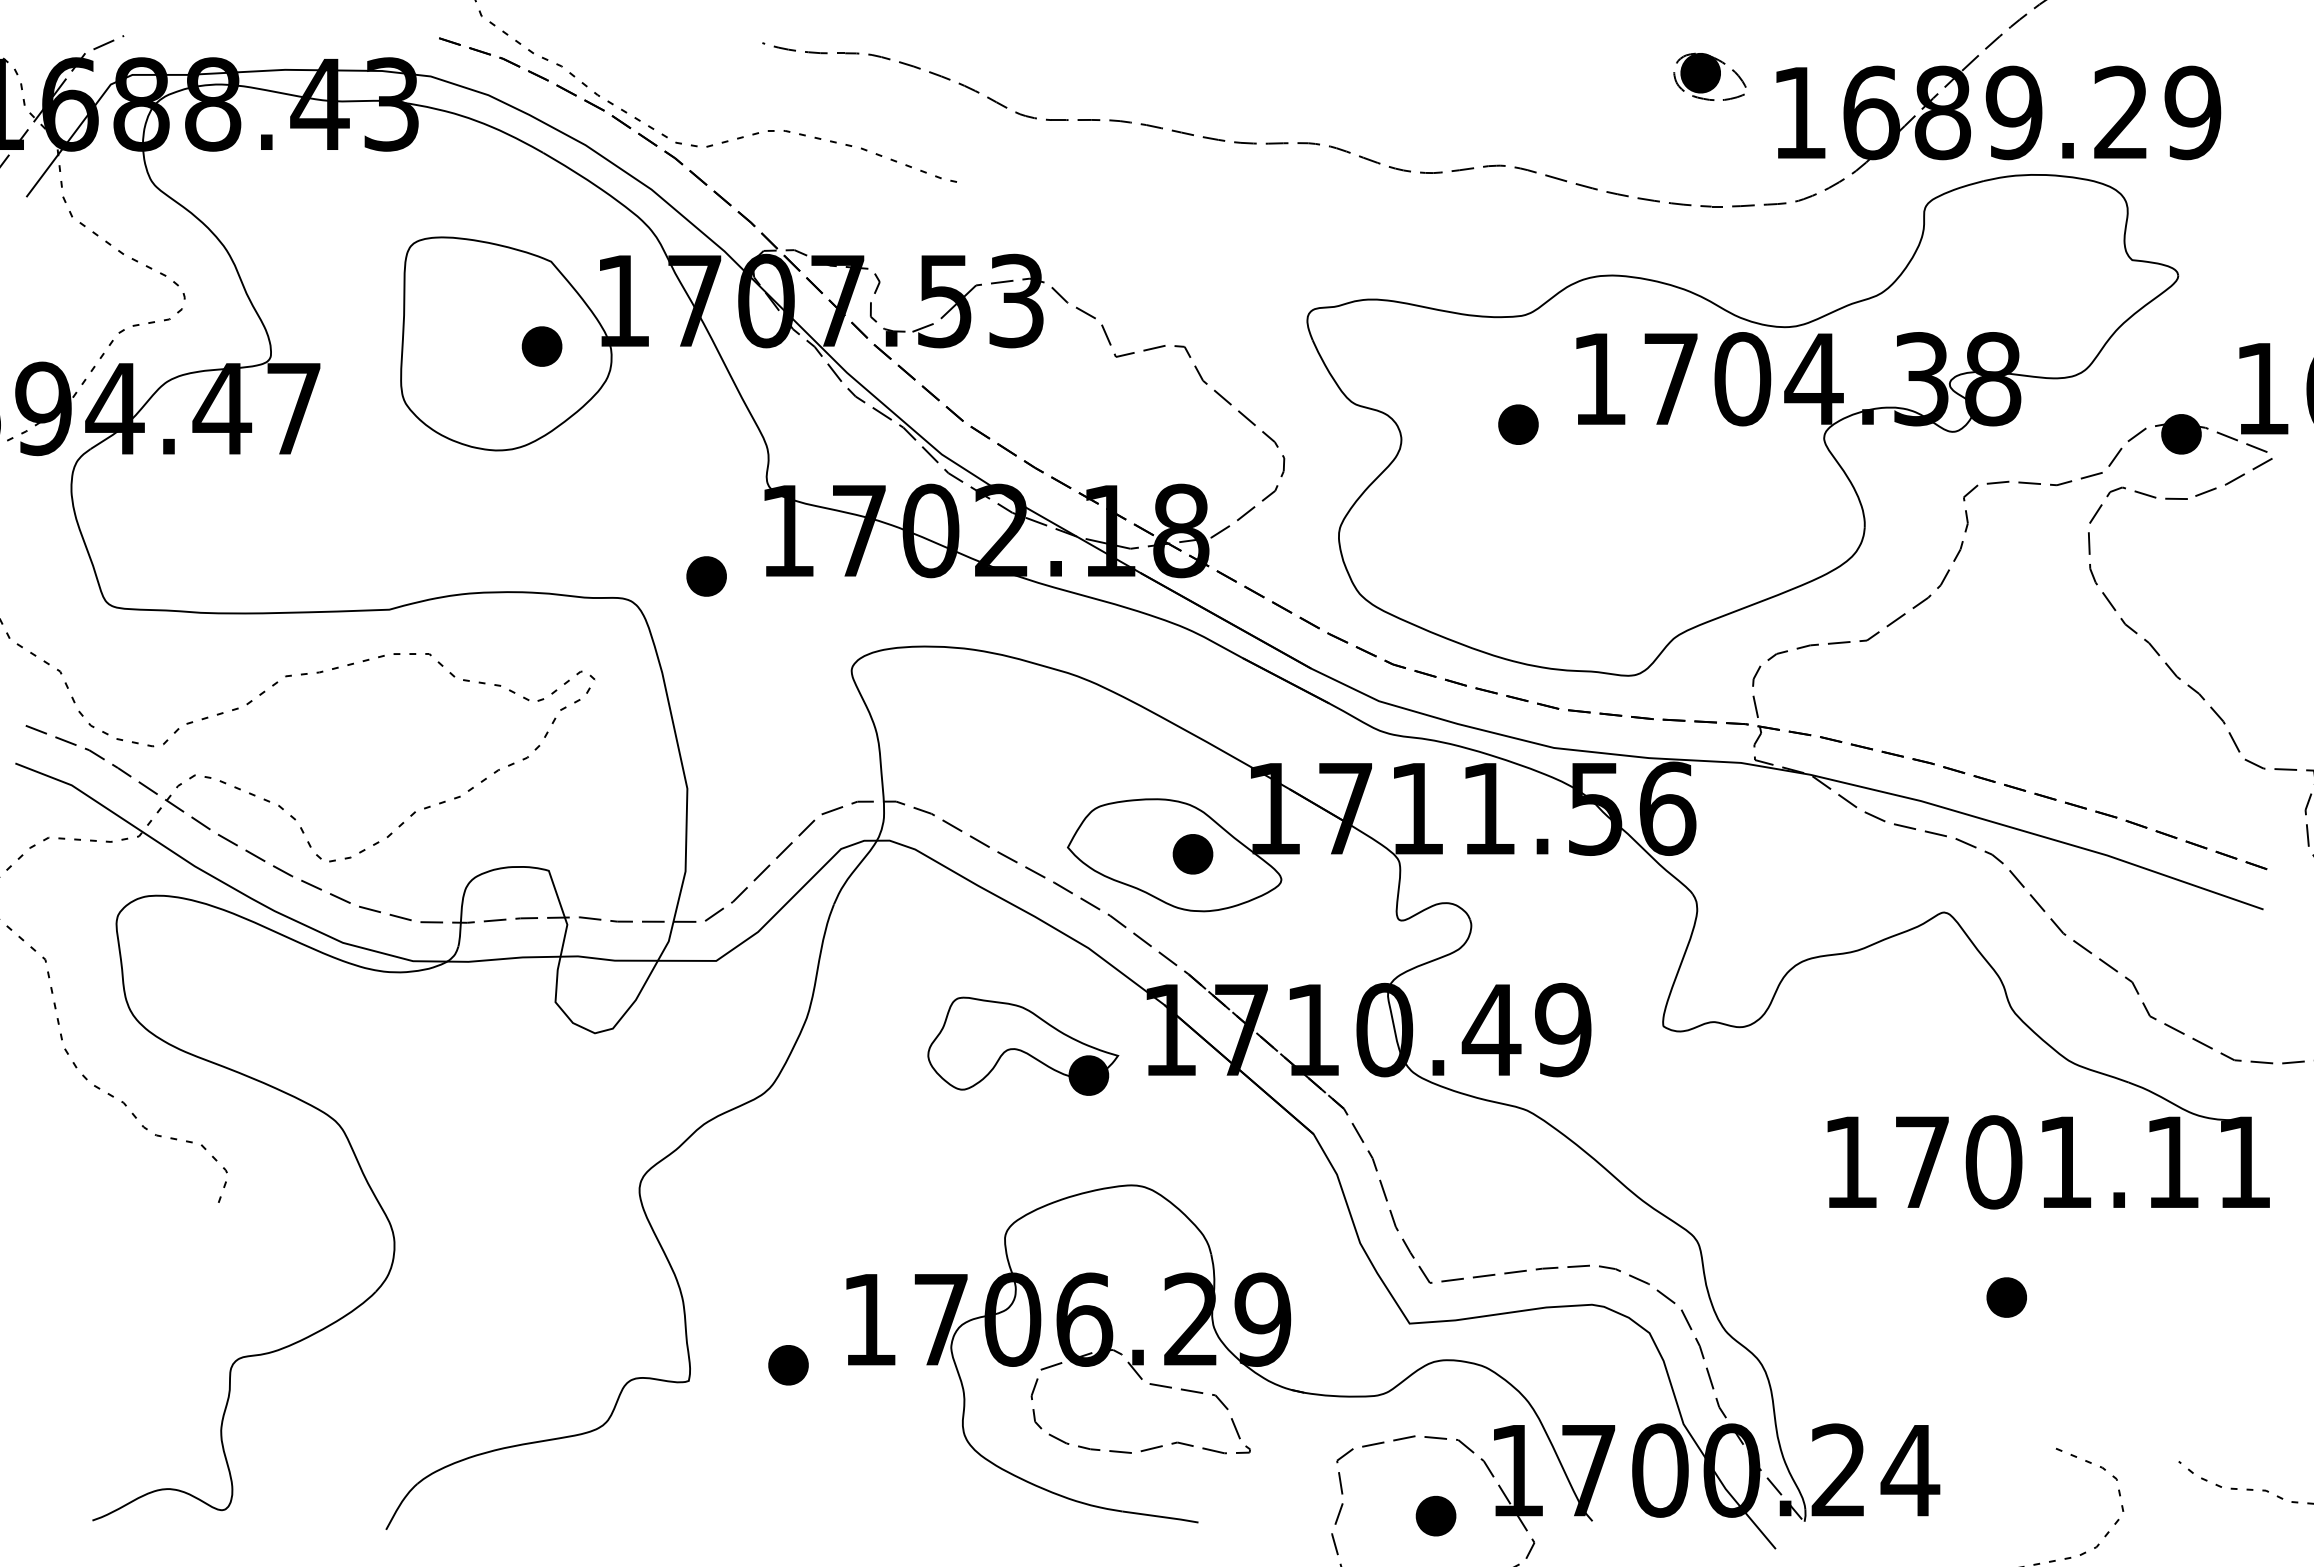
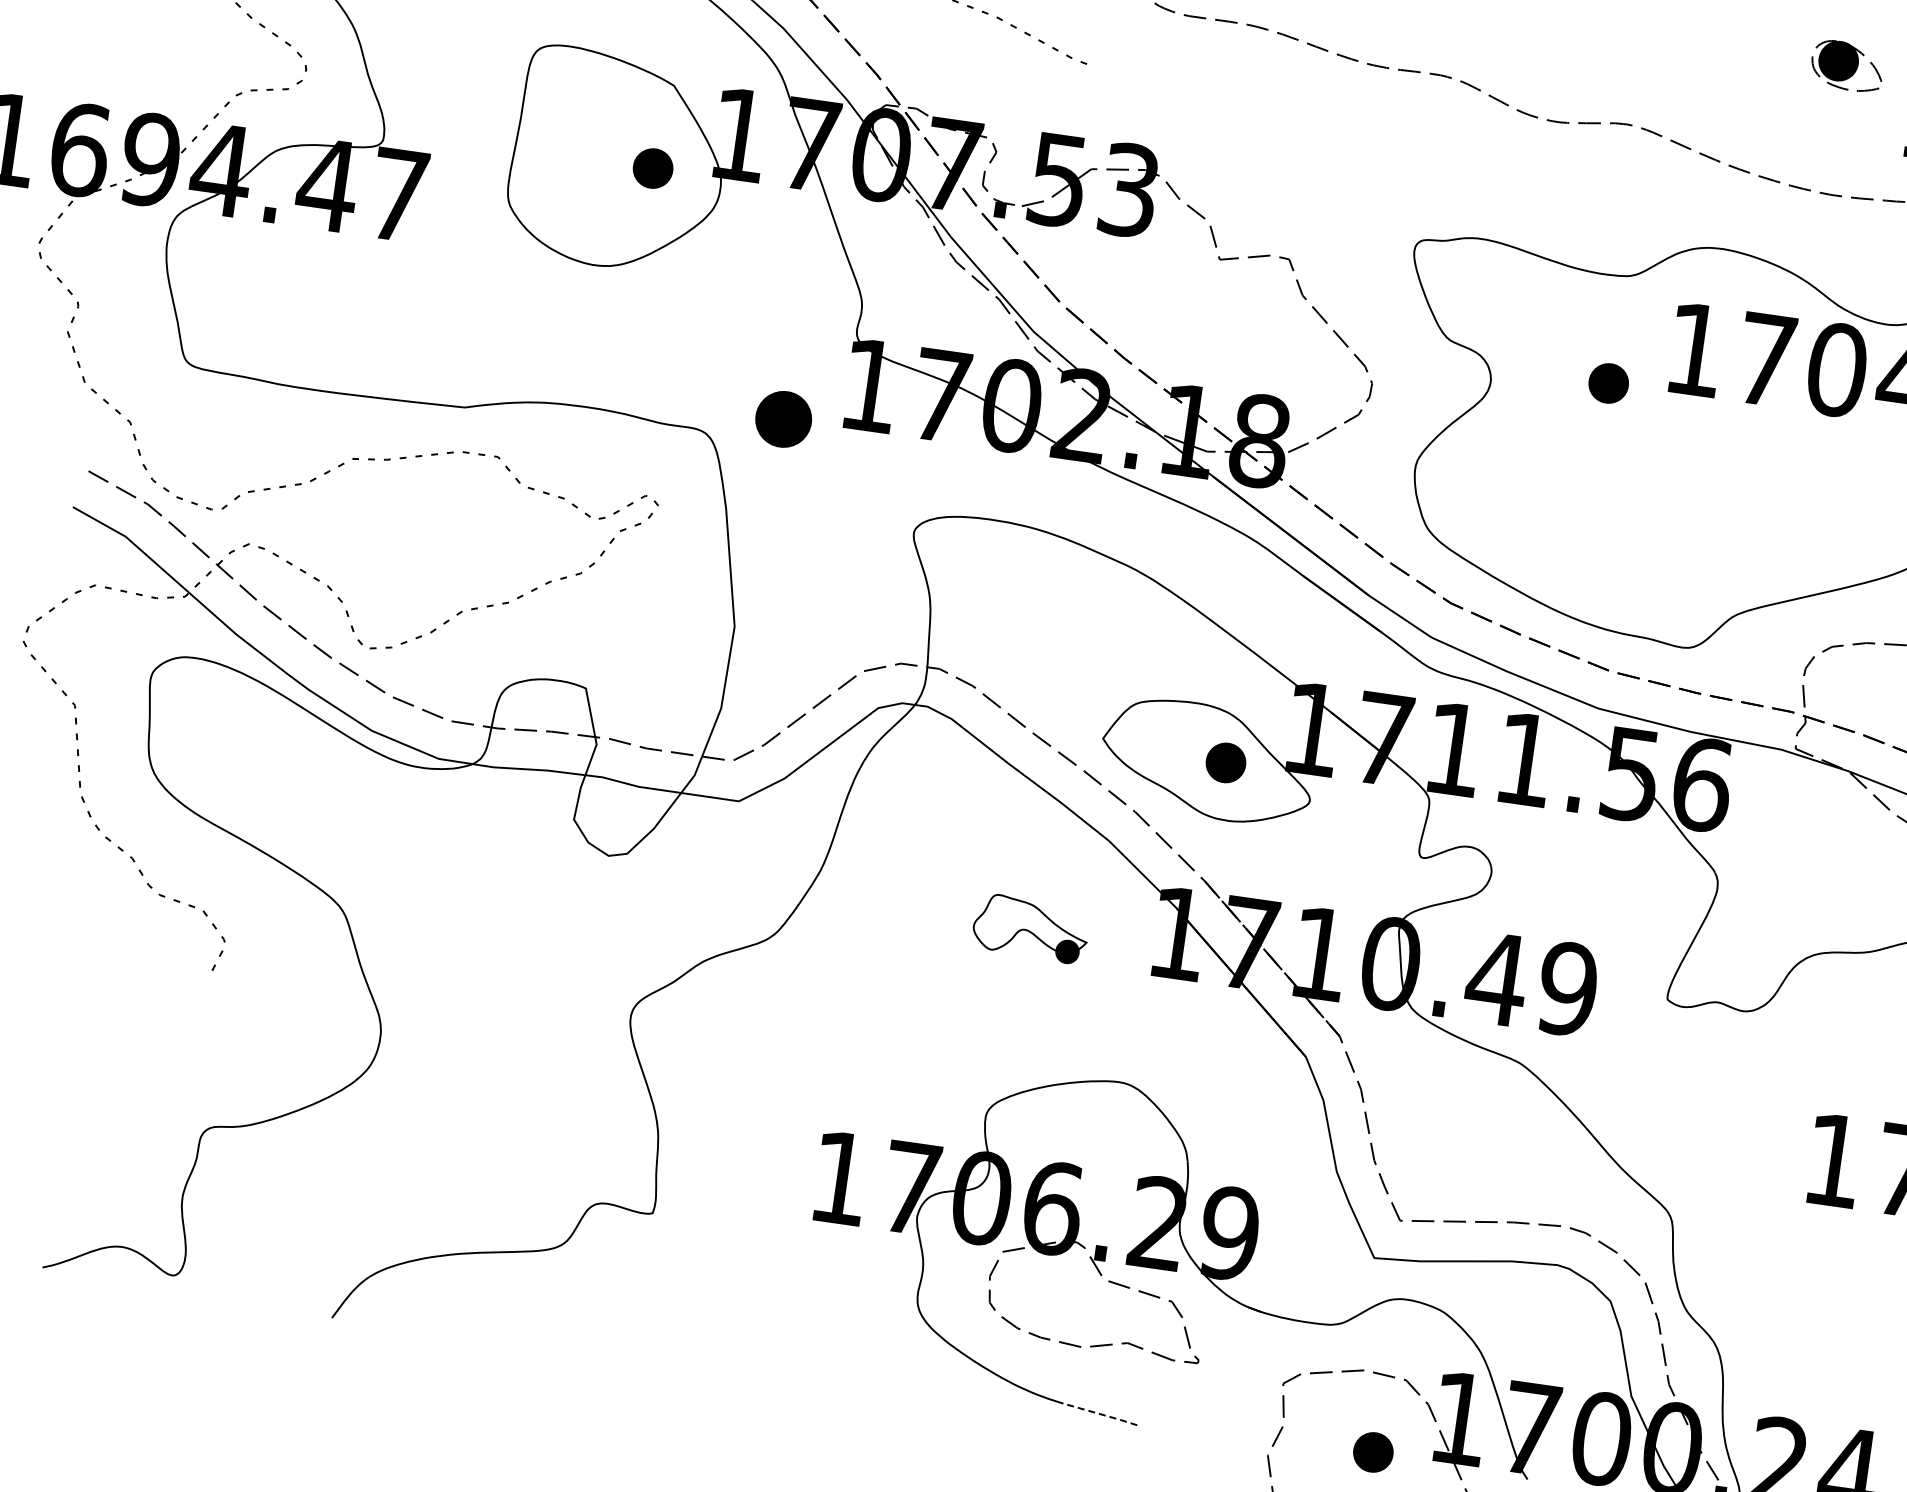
part: (706, 576) -> (783, 419), size x1.4
part: (1023, 1045) -> (1031, 928), size x0.6
part: (788, 1365) -> (753, 1212), removed
line: (1160, 1516) -> (1100, 1413), solid -> dashed

